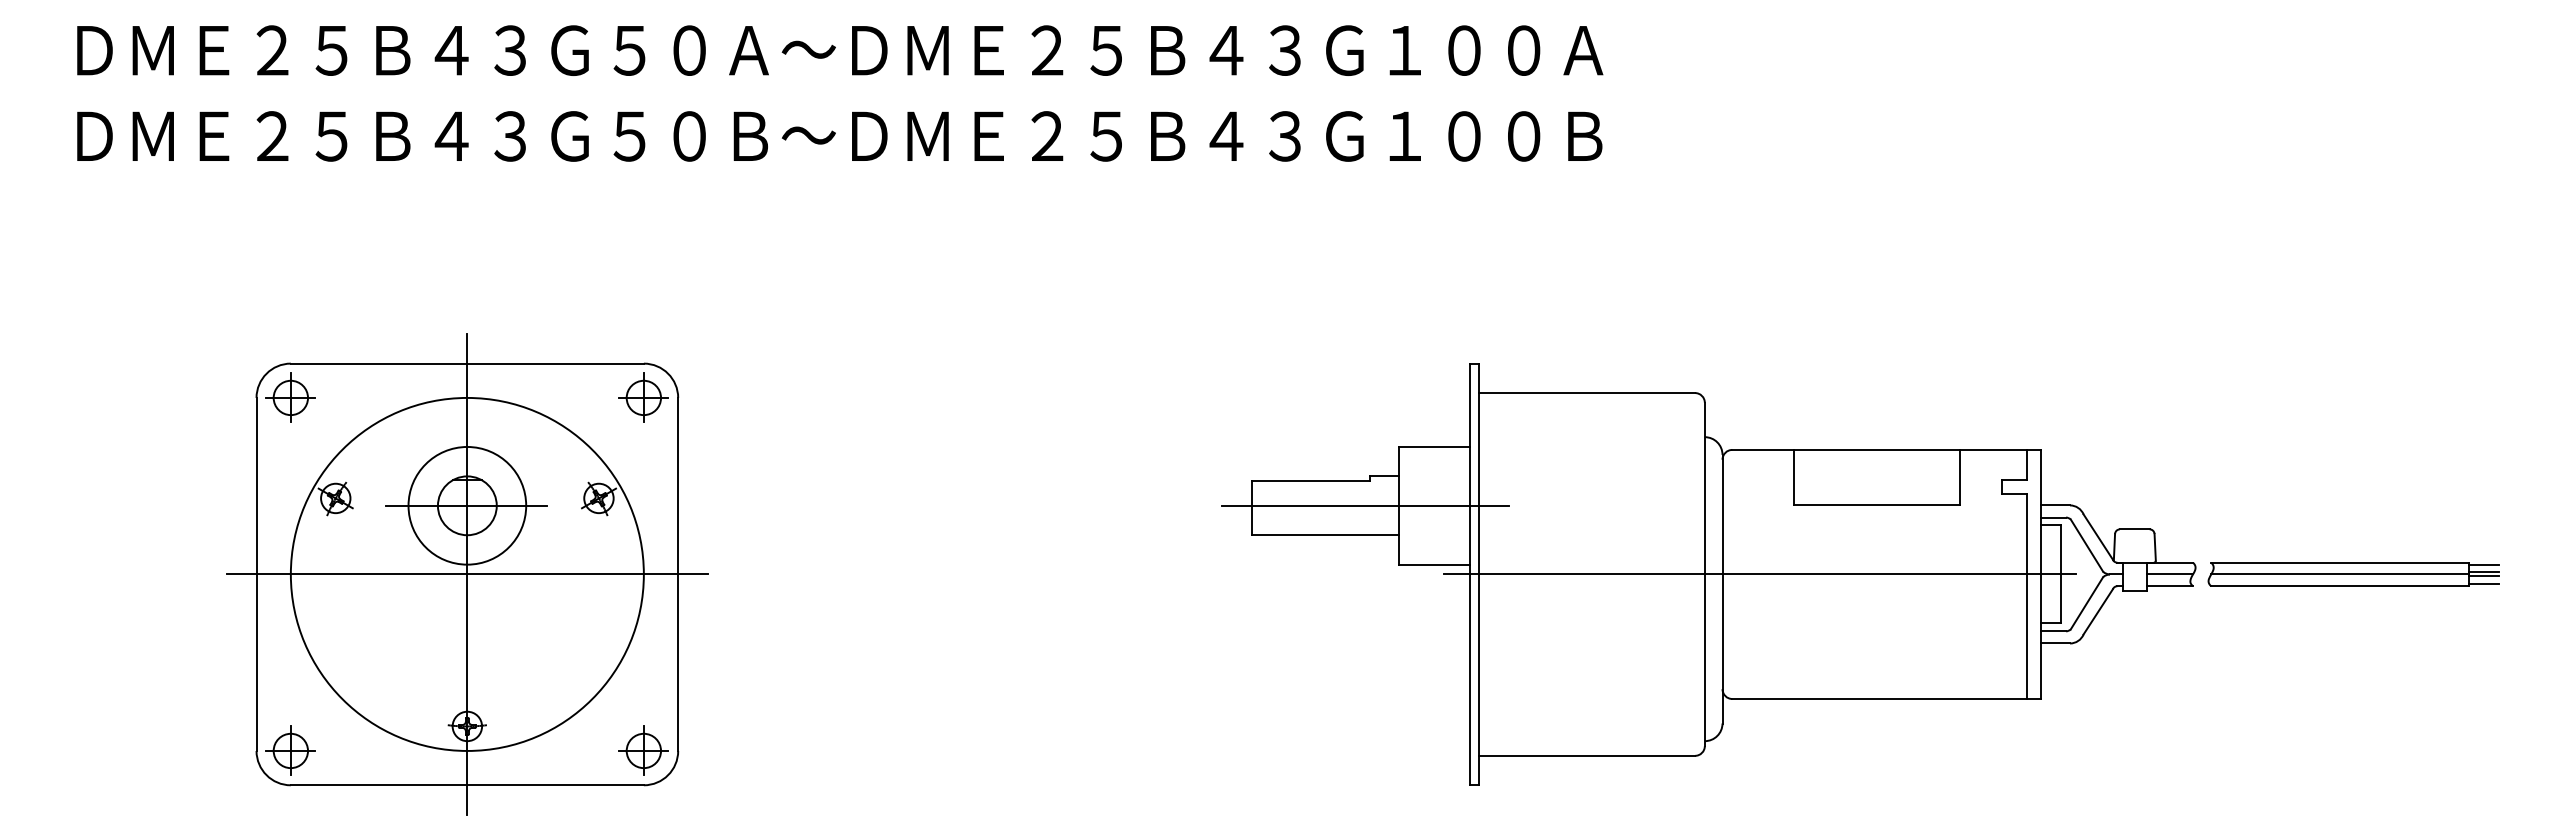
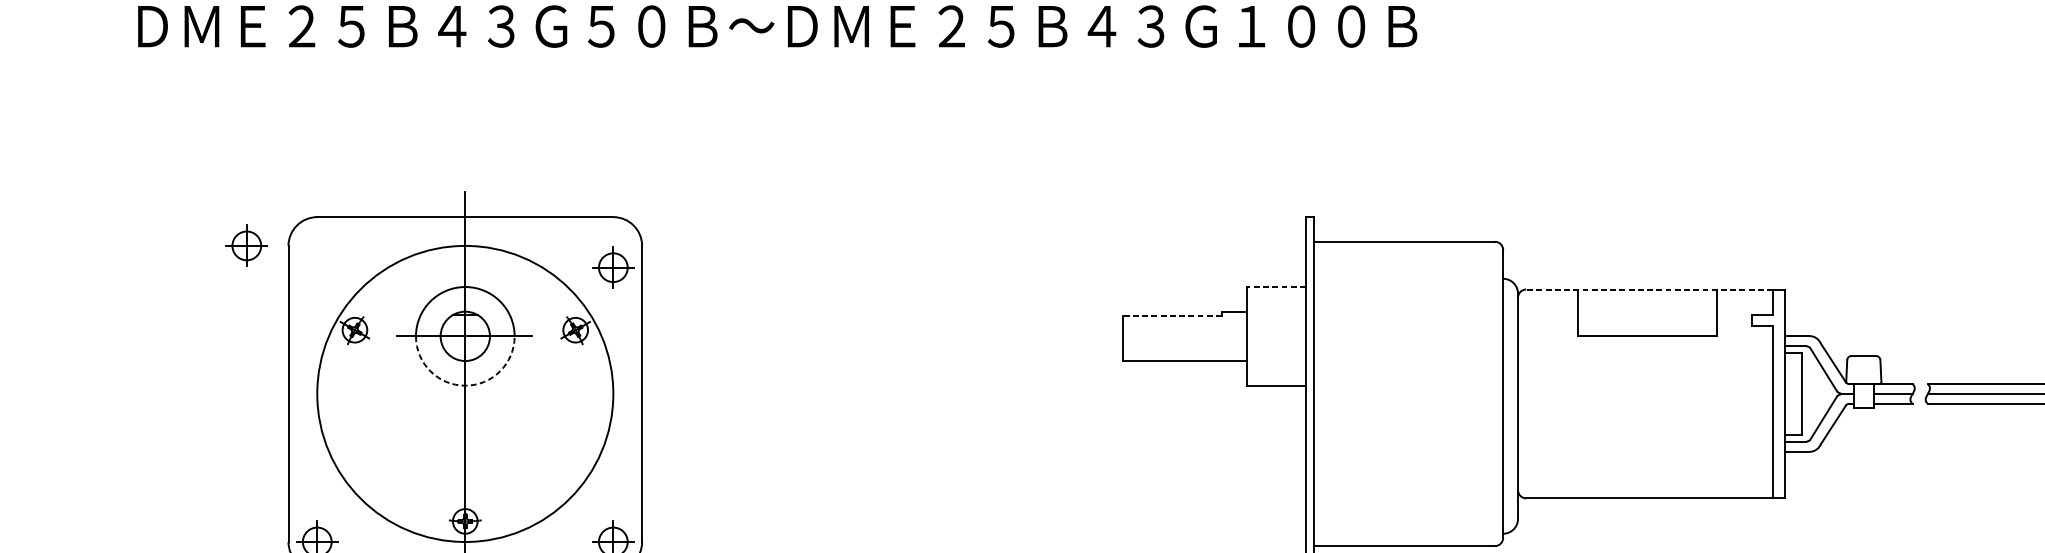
part: (290, 397) -> (246, 245), moved
part: (643, 397) -> (613, 267), moved
line: (1433, 446) -> (1275, 286), solid -> dashed
line: (1878, 449) -> (1648, 289), solid -> dashed
line: (1310, 481) -> (1172, 315), solid -> dashed
line: (1365, 505) -> (1218, 336), removed
arc: (467, 564) -> (465, 385), solid -> dashed
line: (467, 574) -> (465, 393), removed
line: (1760, 574) -> (1549, 393), removed

